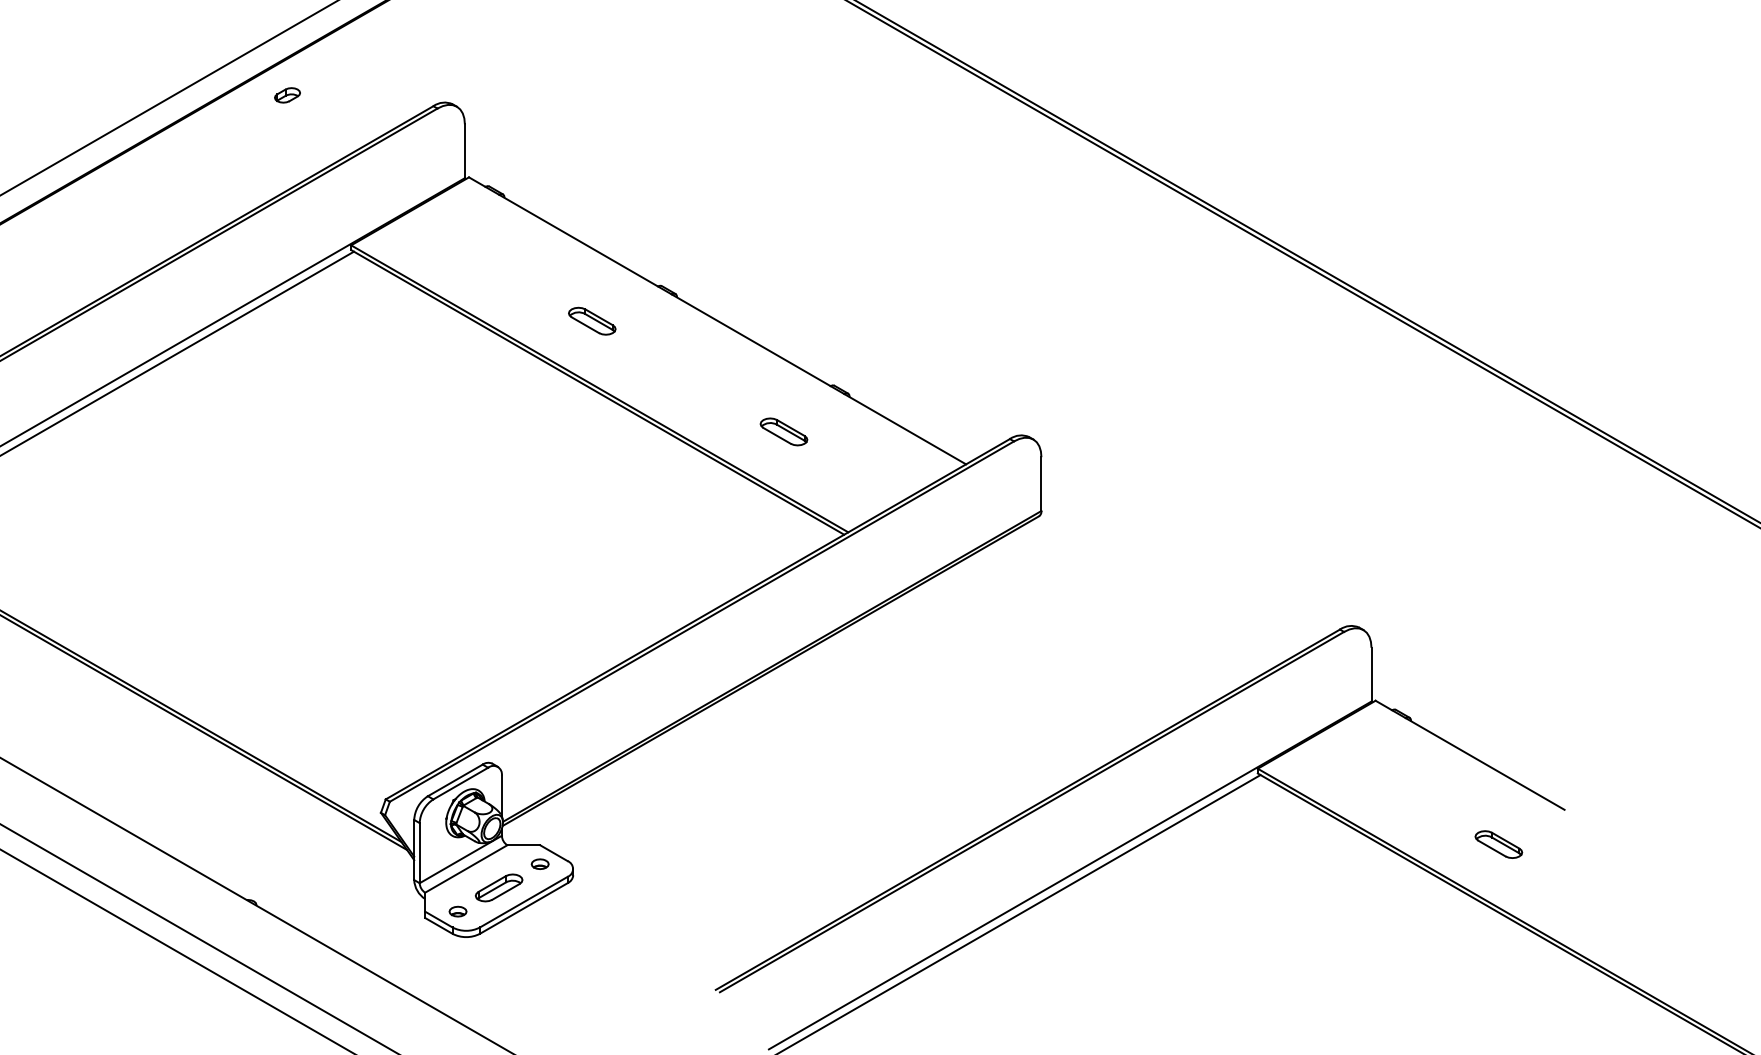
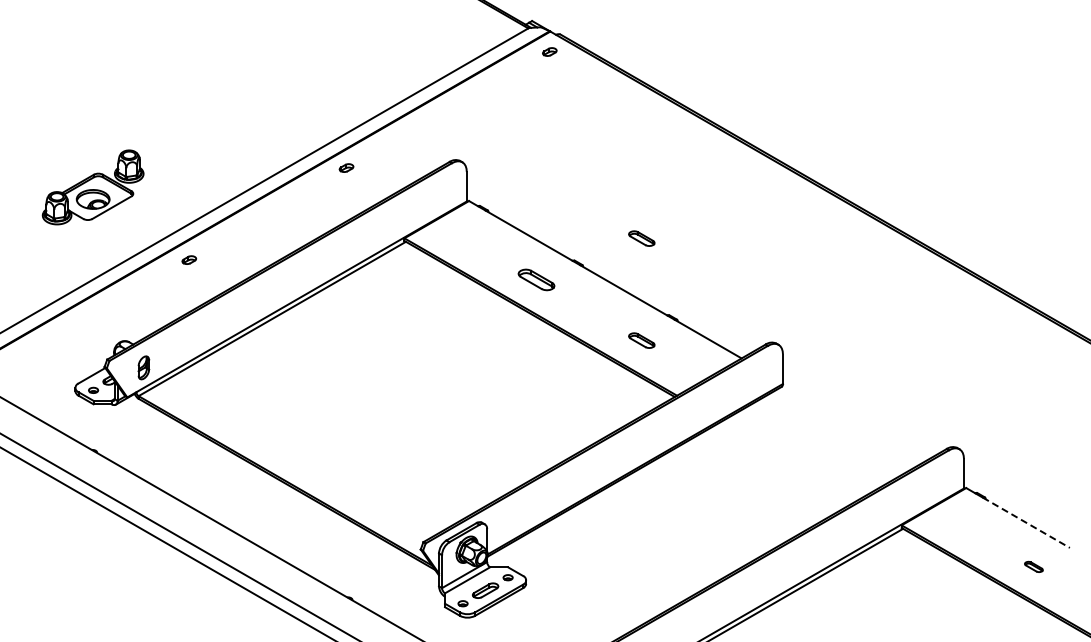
part: (287, 94) -> (346, 167), moved
part: (783, 245) -> (641, 238), added
part: (591, 320) -> (536, 279), size x1.4
line: (1485, 765) -> (1026, 523), solid -> dashed
part: (1498, 843) -> (1033, 566), size x0.7

